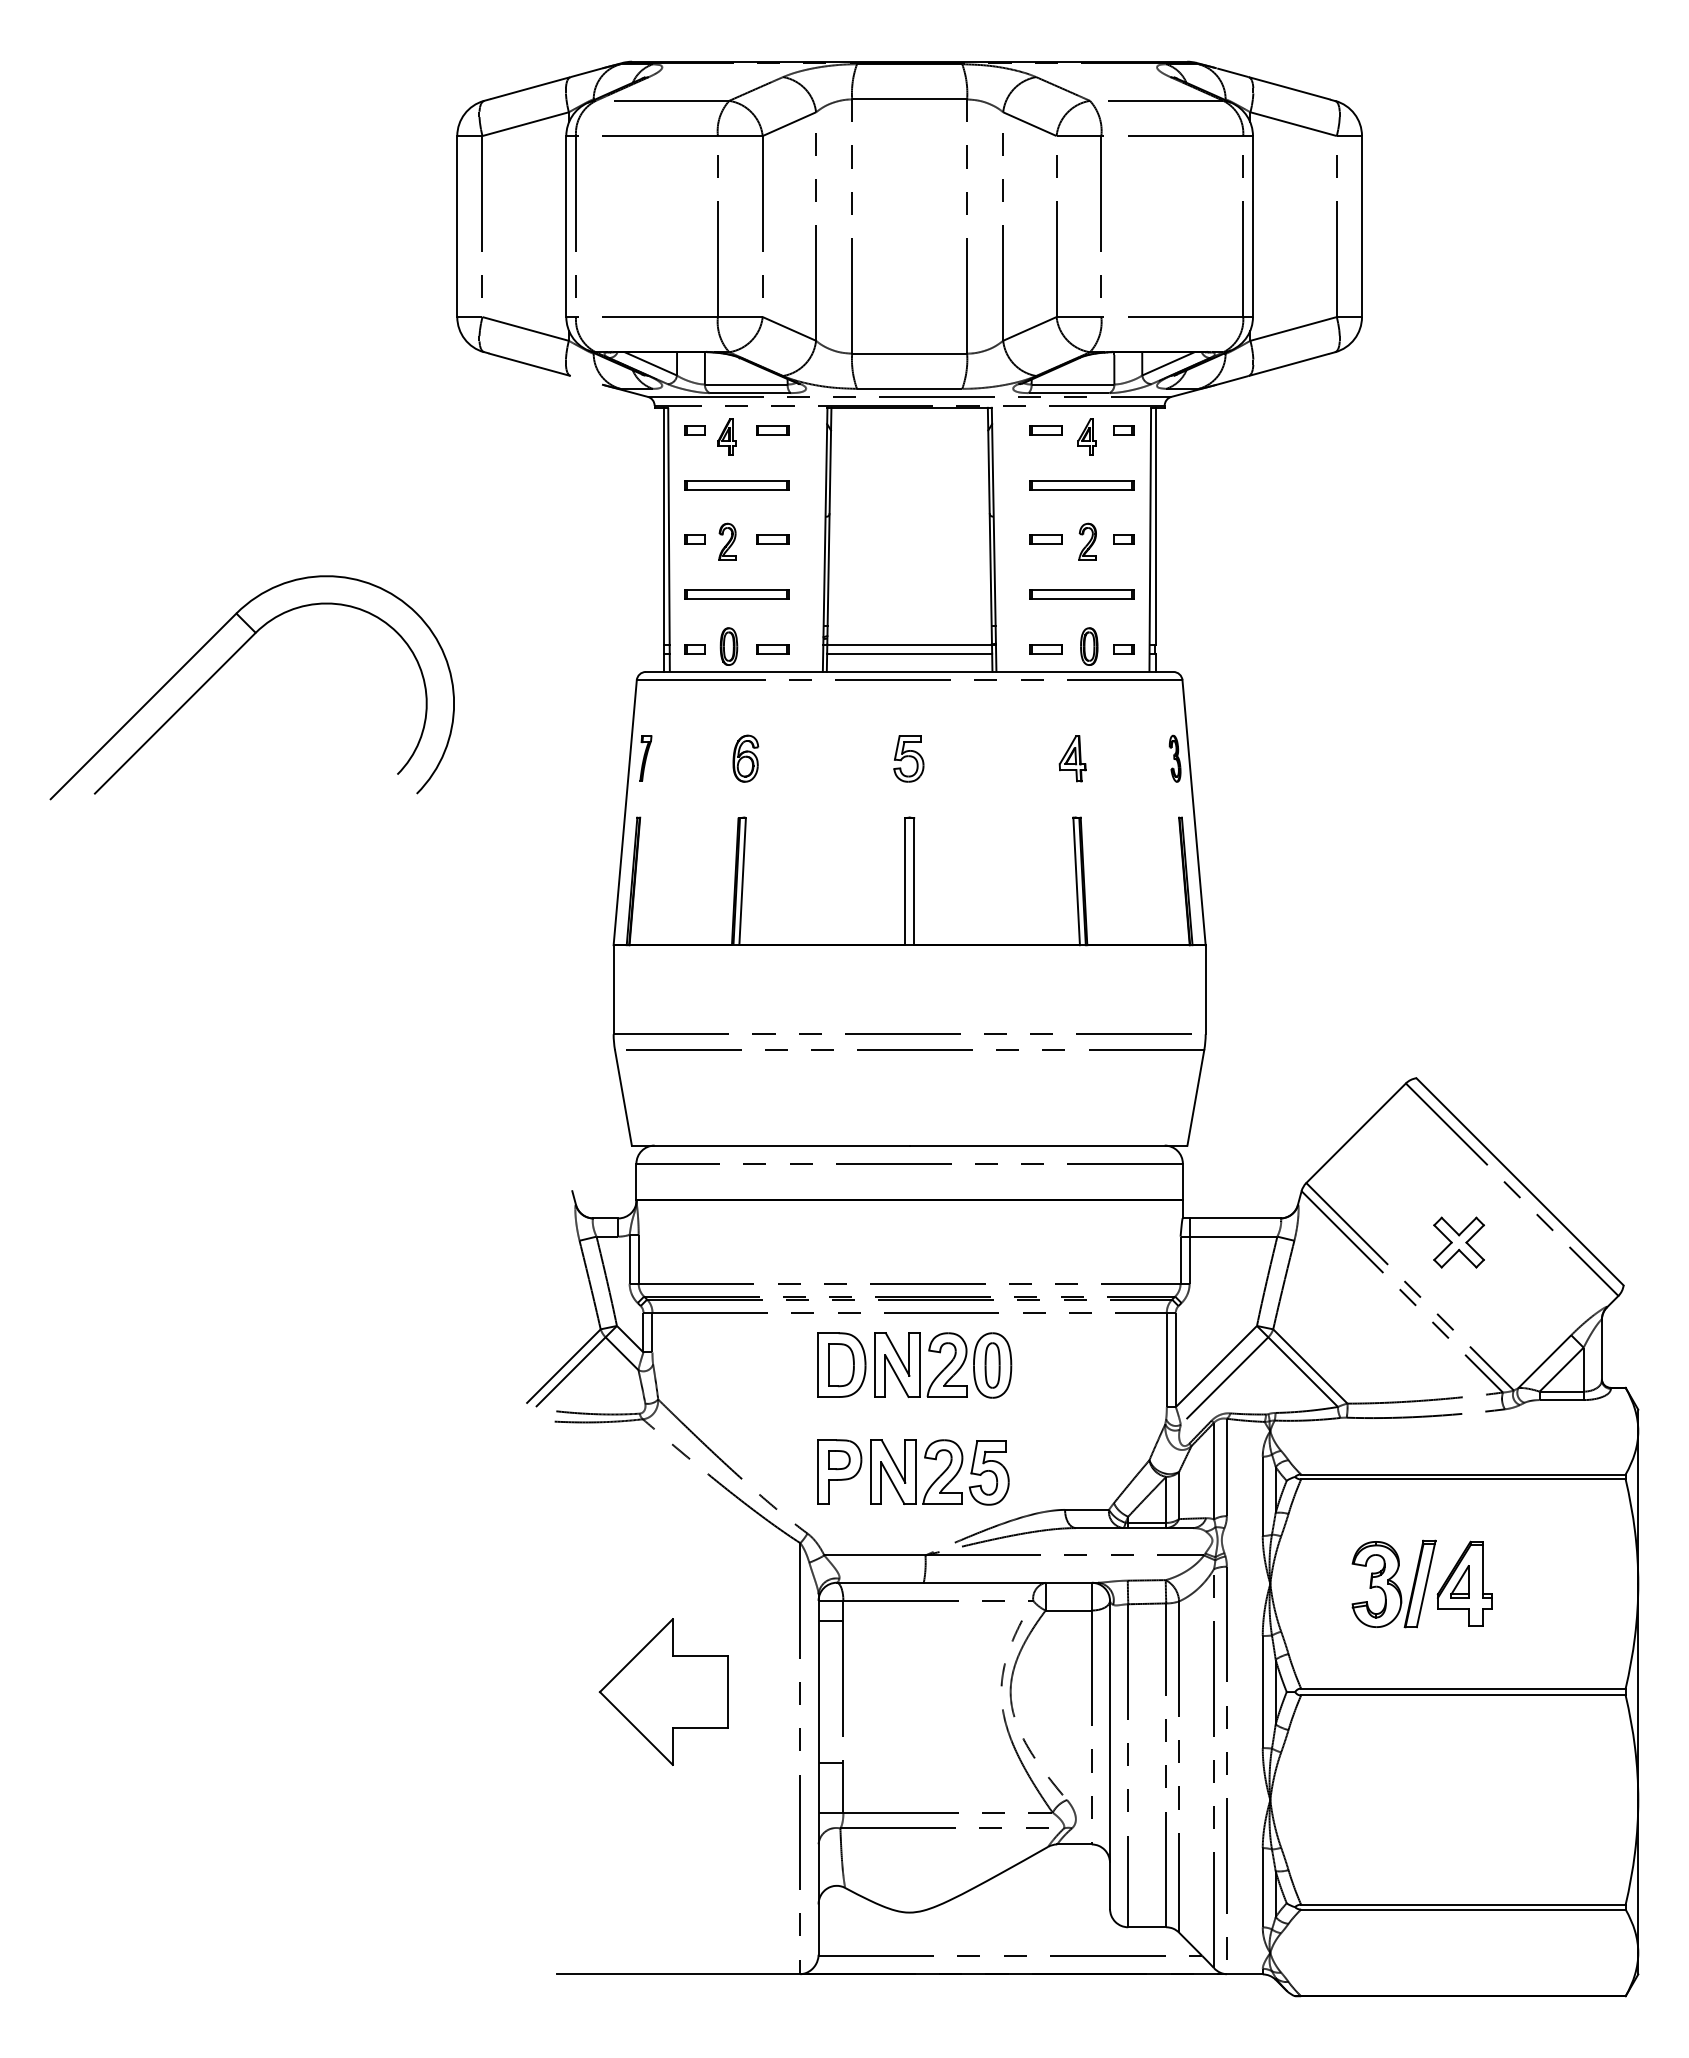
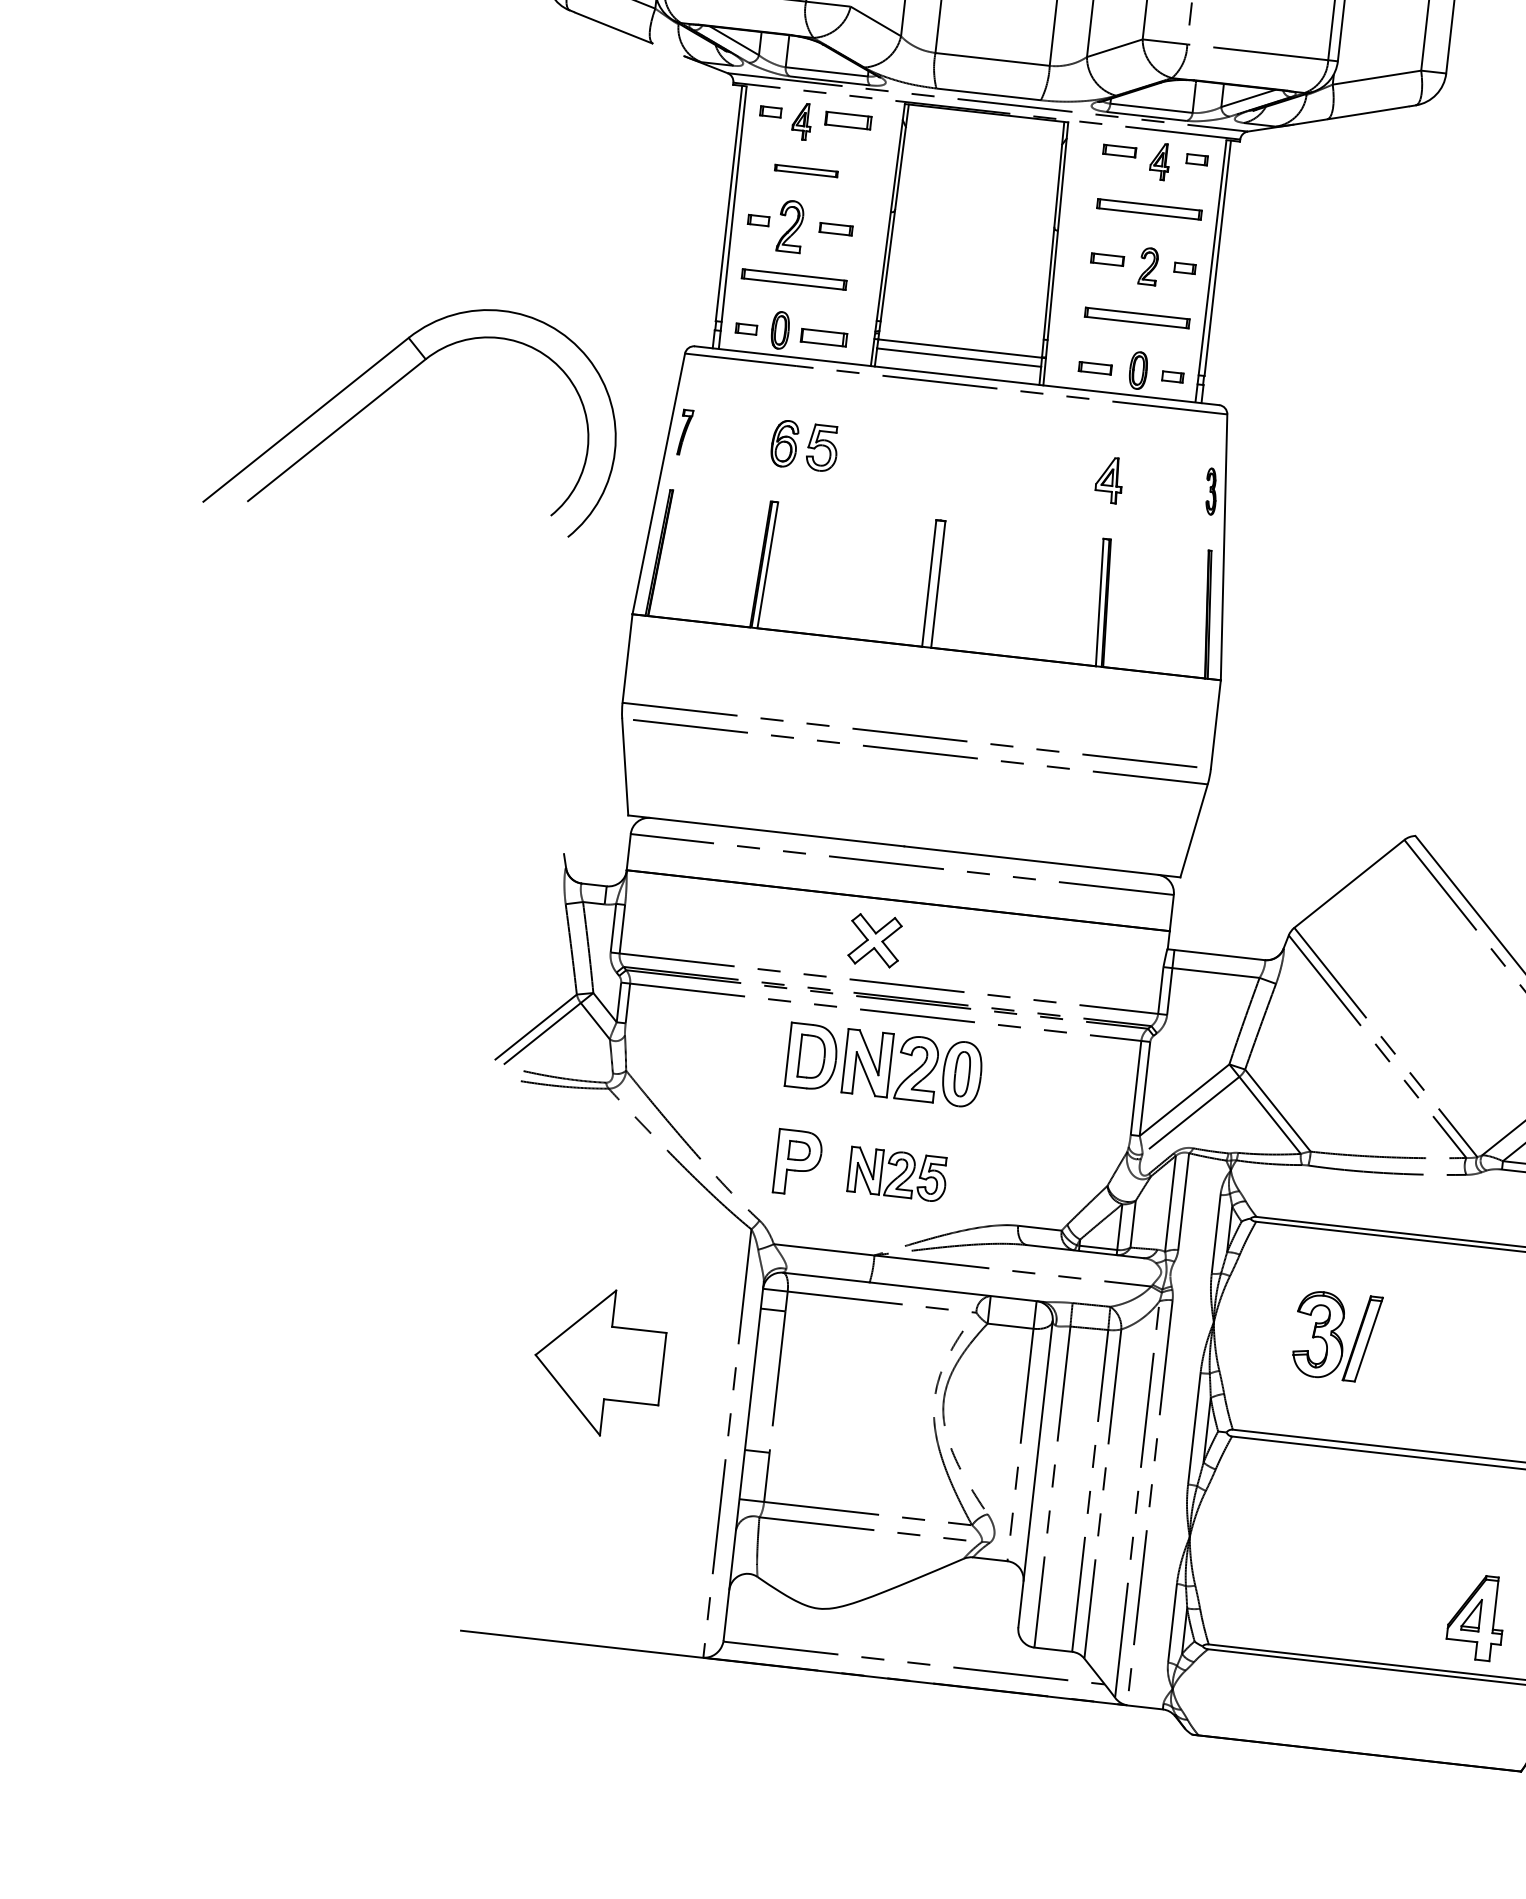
part: (772, 430) -> (847, 120), size x1.4
part: (736, 485) -> (805, 171), size x0.6
part: (727, 541) -> (790, 225), size x1.4
part: (772, 649) -> (823, 338), size x1.4
part: (227, 662) -> (394, 385), moved
part: (908, 758) -> (822, 447), moved
part: (1458, 1242) -> (874, 940), moved
part: (939, 1472) -> (897, 1174), size x0.7
part: (1464, 1583) -> (1475, 1616), moved

